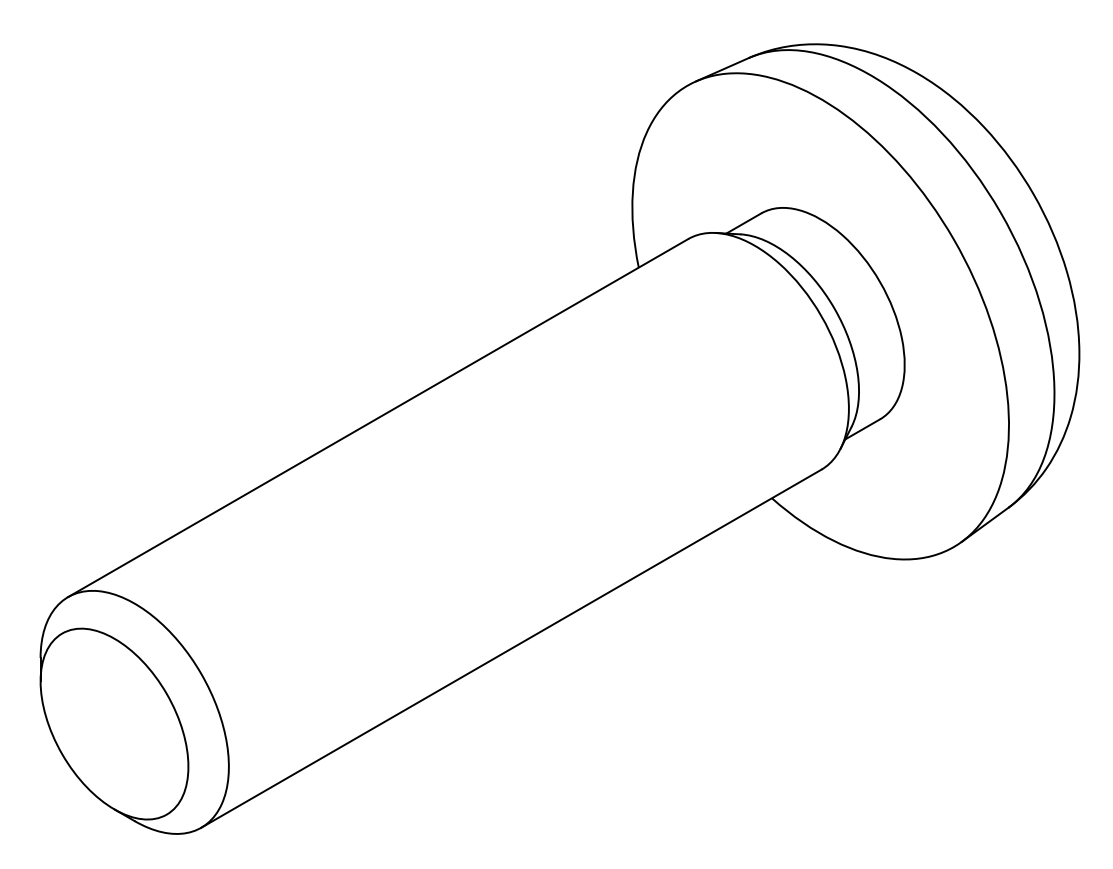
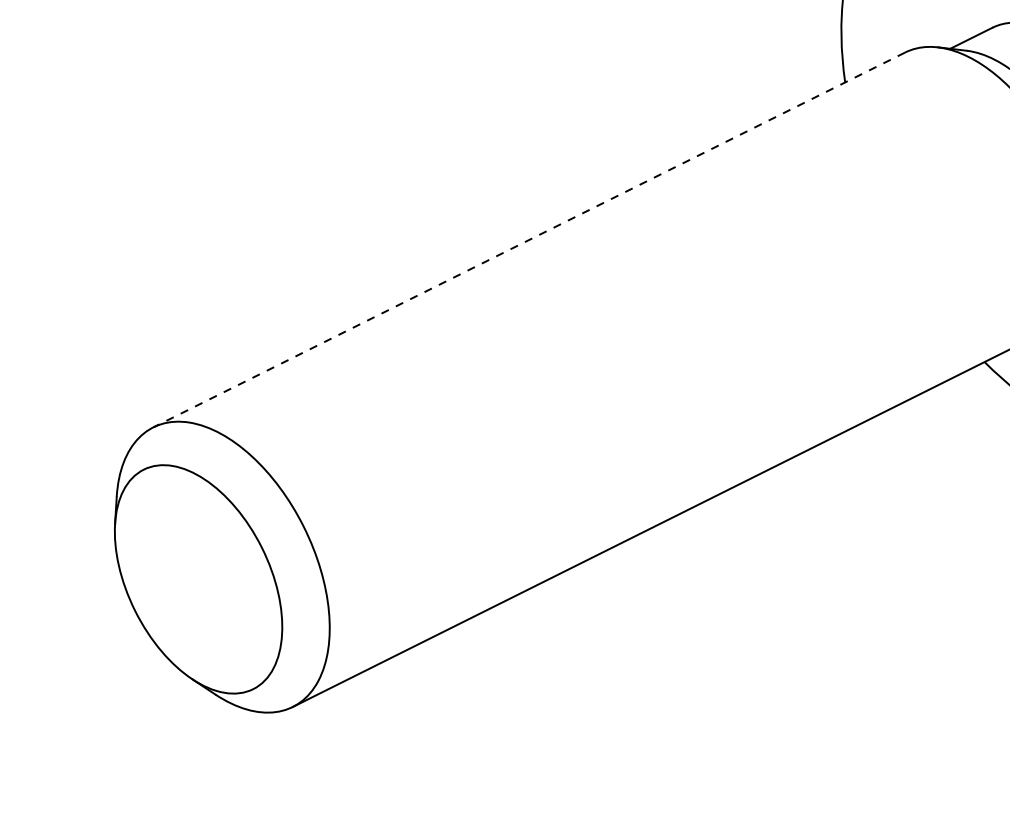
line: (378, 418) -> (529, 240), solid -> dashed

